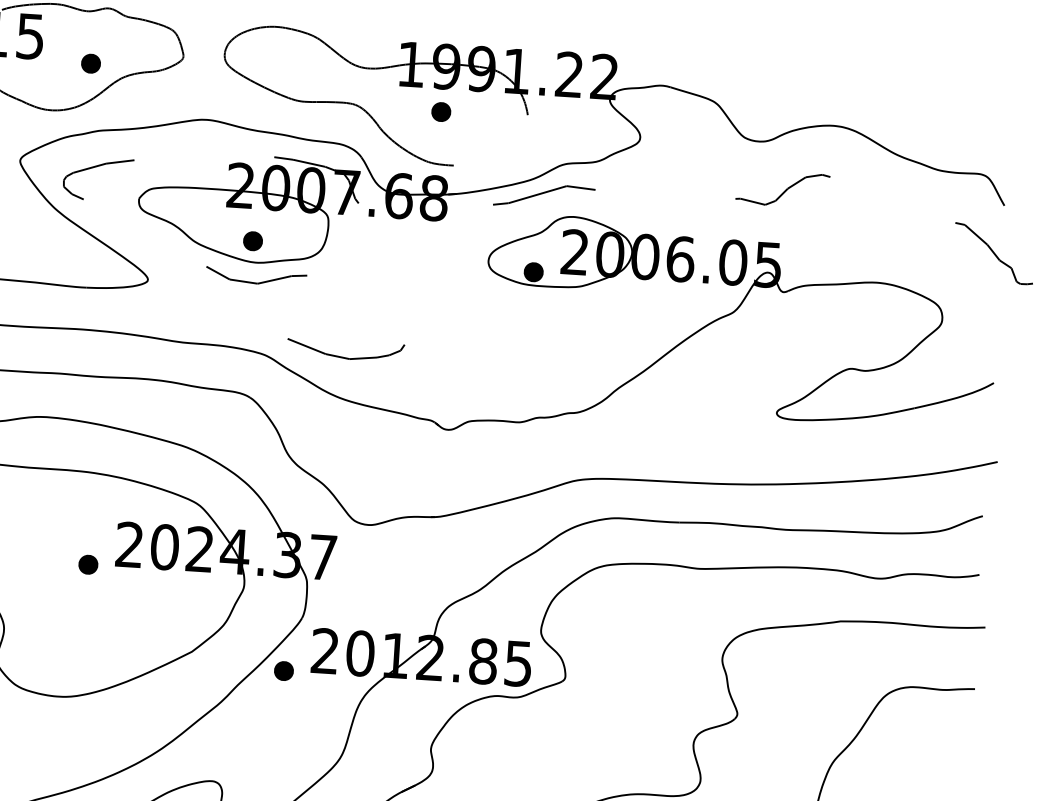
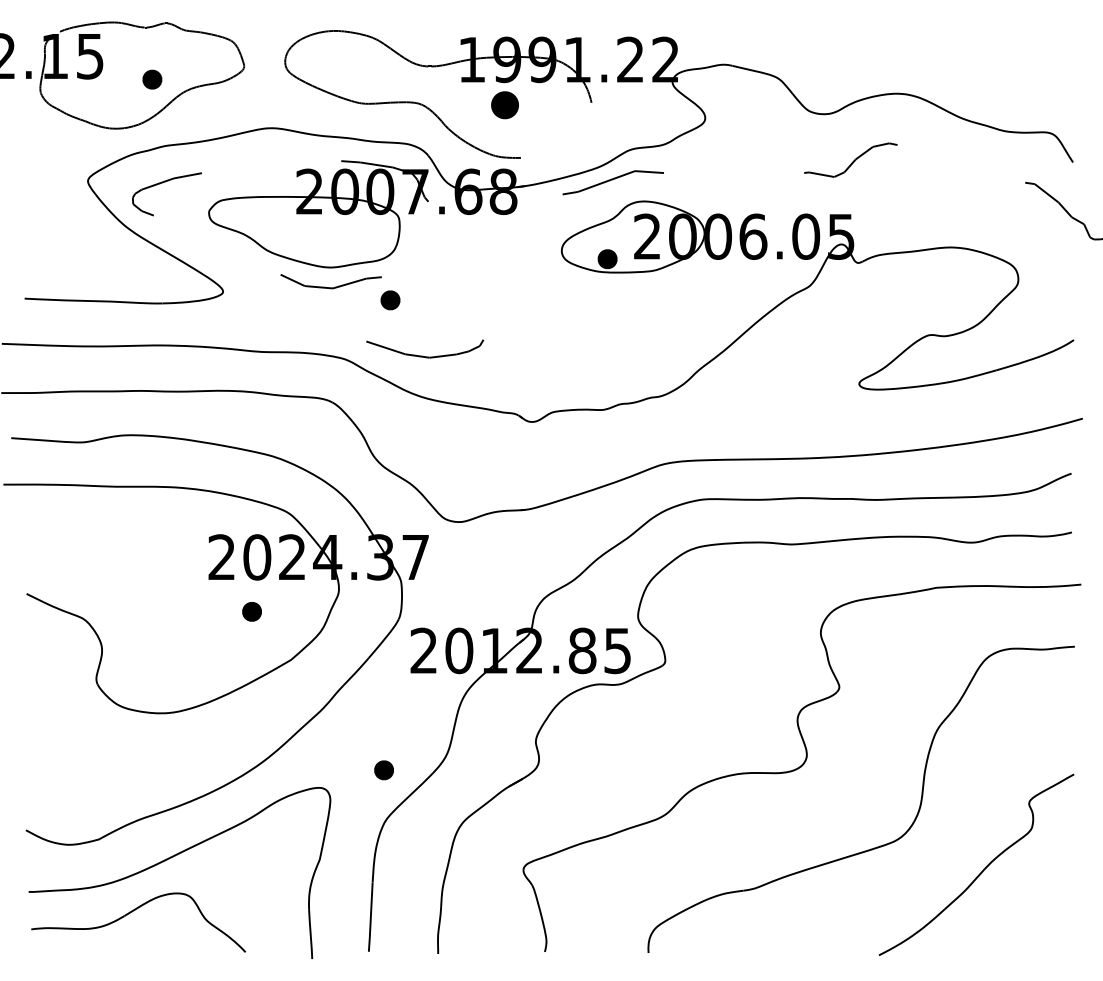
part: (440, 112) -> (504, 105), size x1.4
part: (253, 241) -> (390, 300), moved
part: (87, 564) -> (251, 611), moved
part: (283, 671) -> (383, 770), moved

